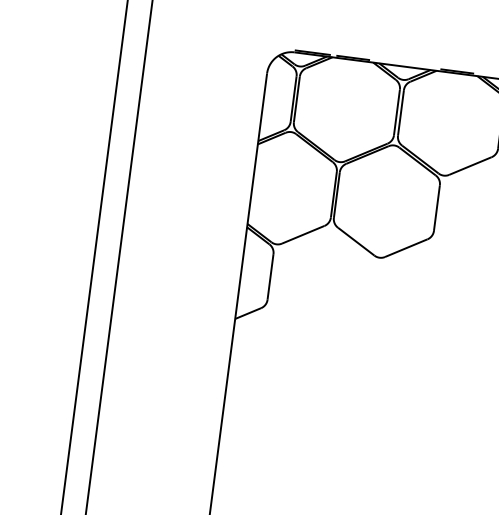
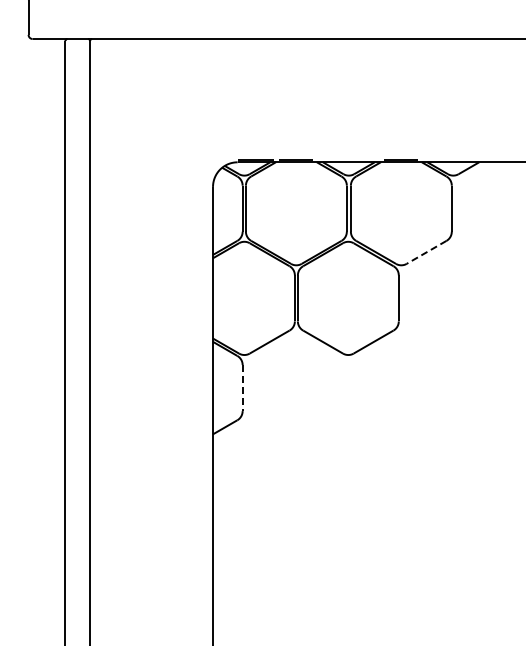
line: (470, 166) -> (426, 252), solid -> dashed
line: (270, 277) -> (242, 388), solid -> dashed

